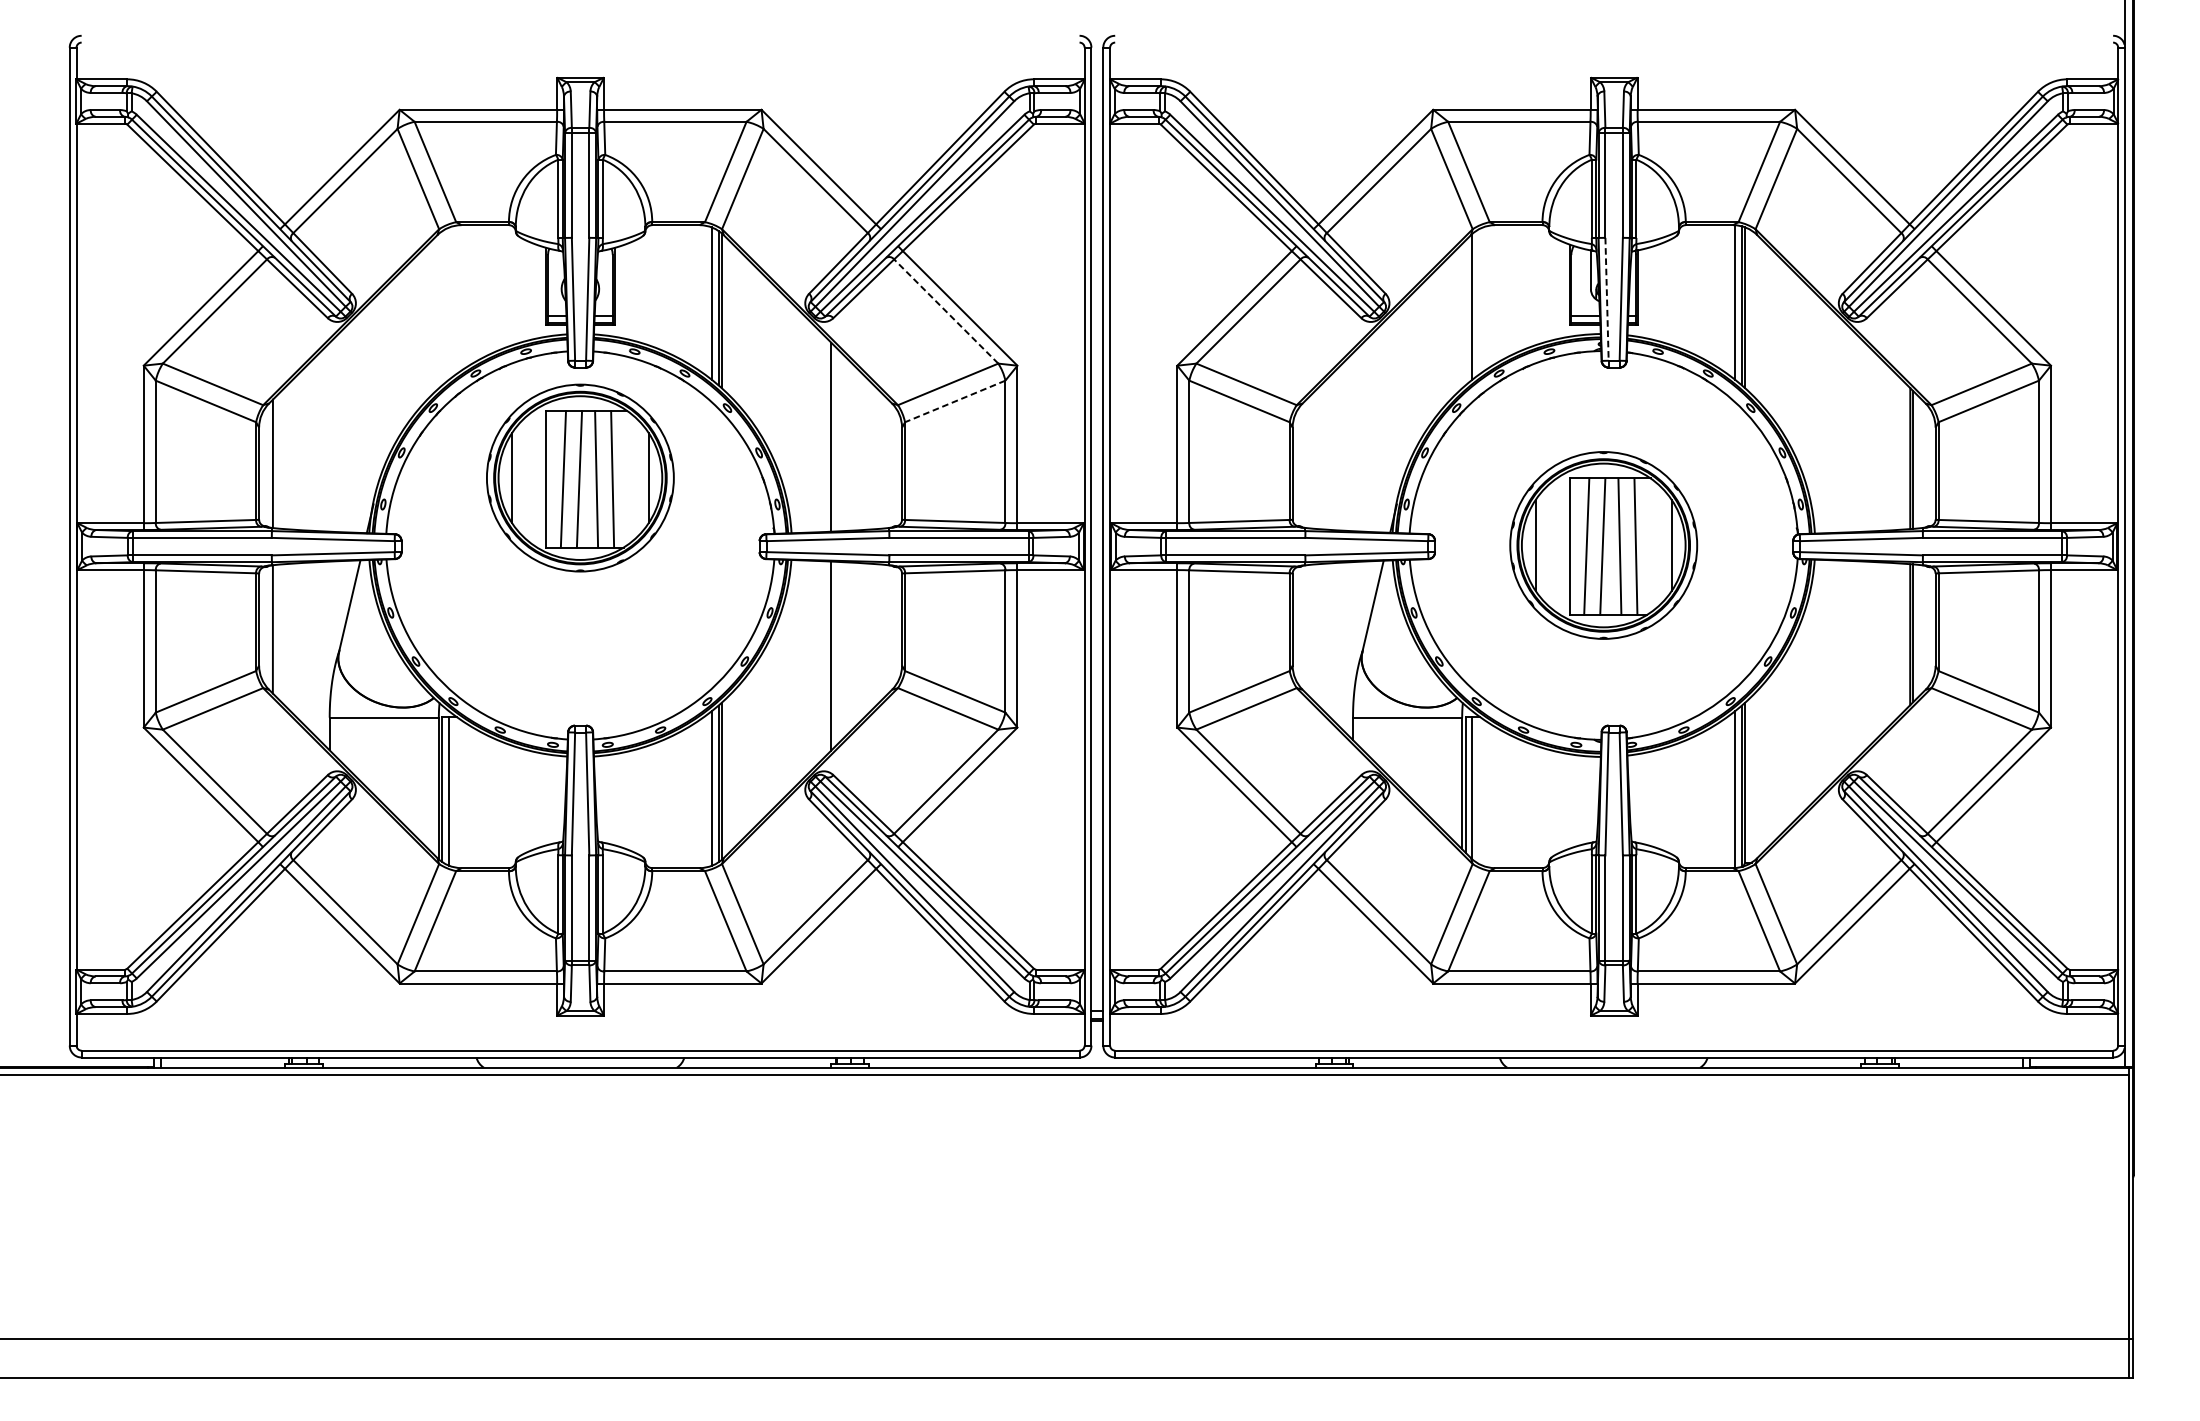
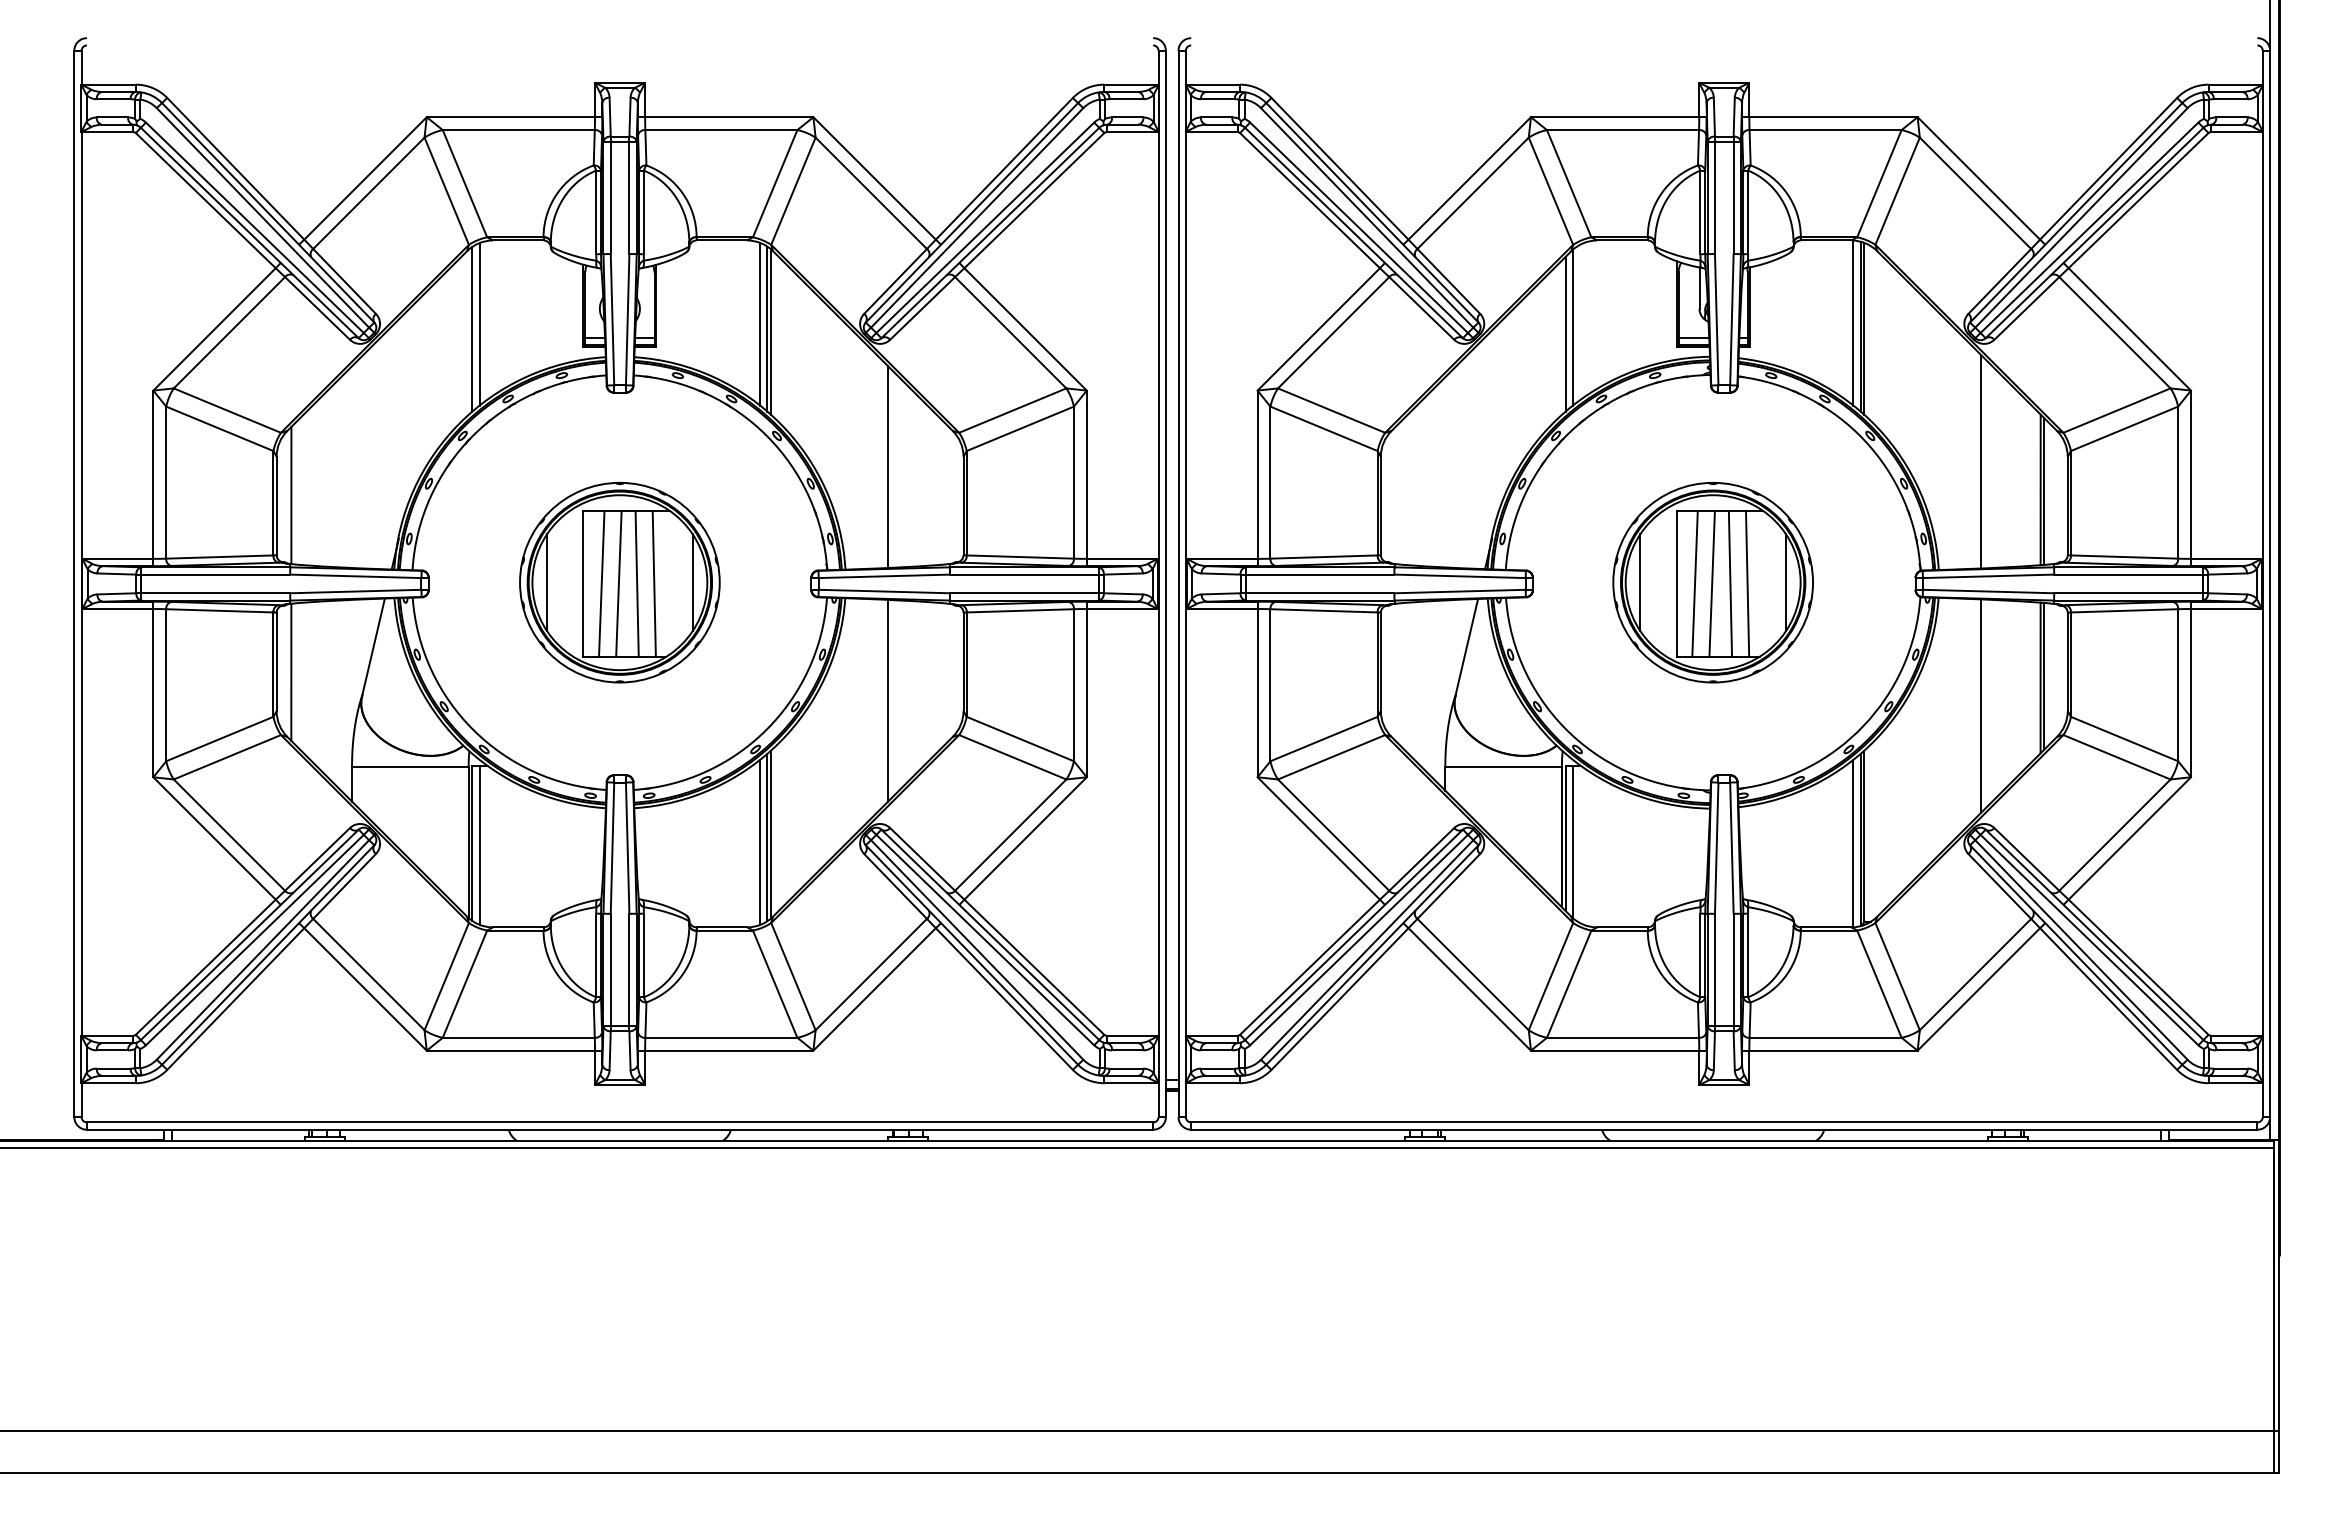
line: (1606, 299) -> (1716, 319), dashed -> solid
line: (449, 303) -> (479, 324), added
line: (442, 307) -> (472, 328), added
line: (946, 311) -> (1010, 332), dashed -> solid
line: (1465, 312) -> (1565, 333), added
line: (954, 402) -> (1019, 429), dashed -> solid
line: (1854, 432) -> (1981, 461), added
part: (580, 477) -> (619, 582), moved
line: (1854, 660) -> (1981, 705), added

